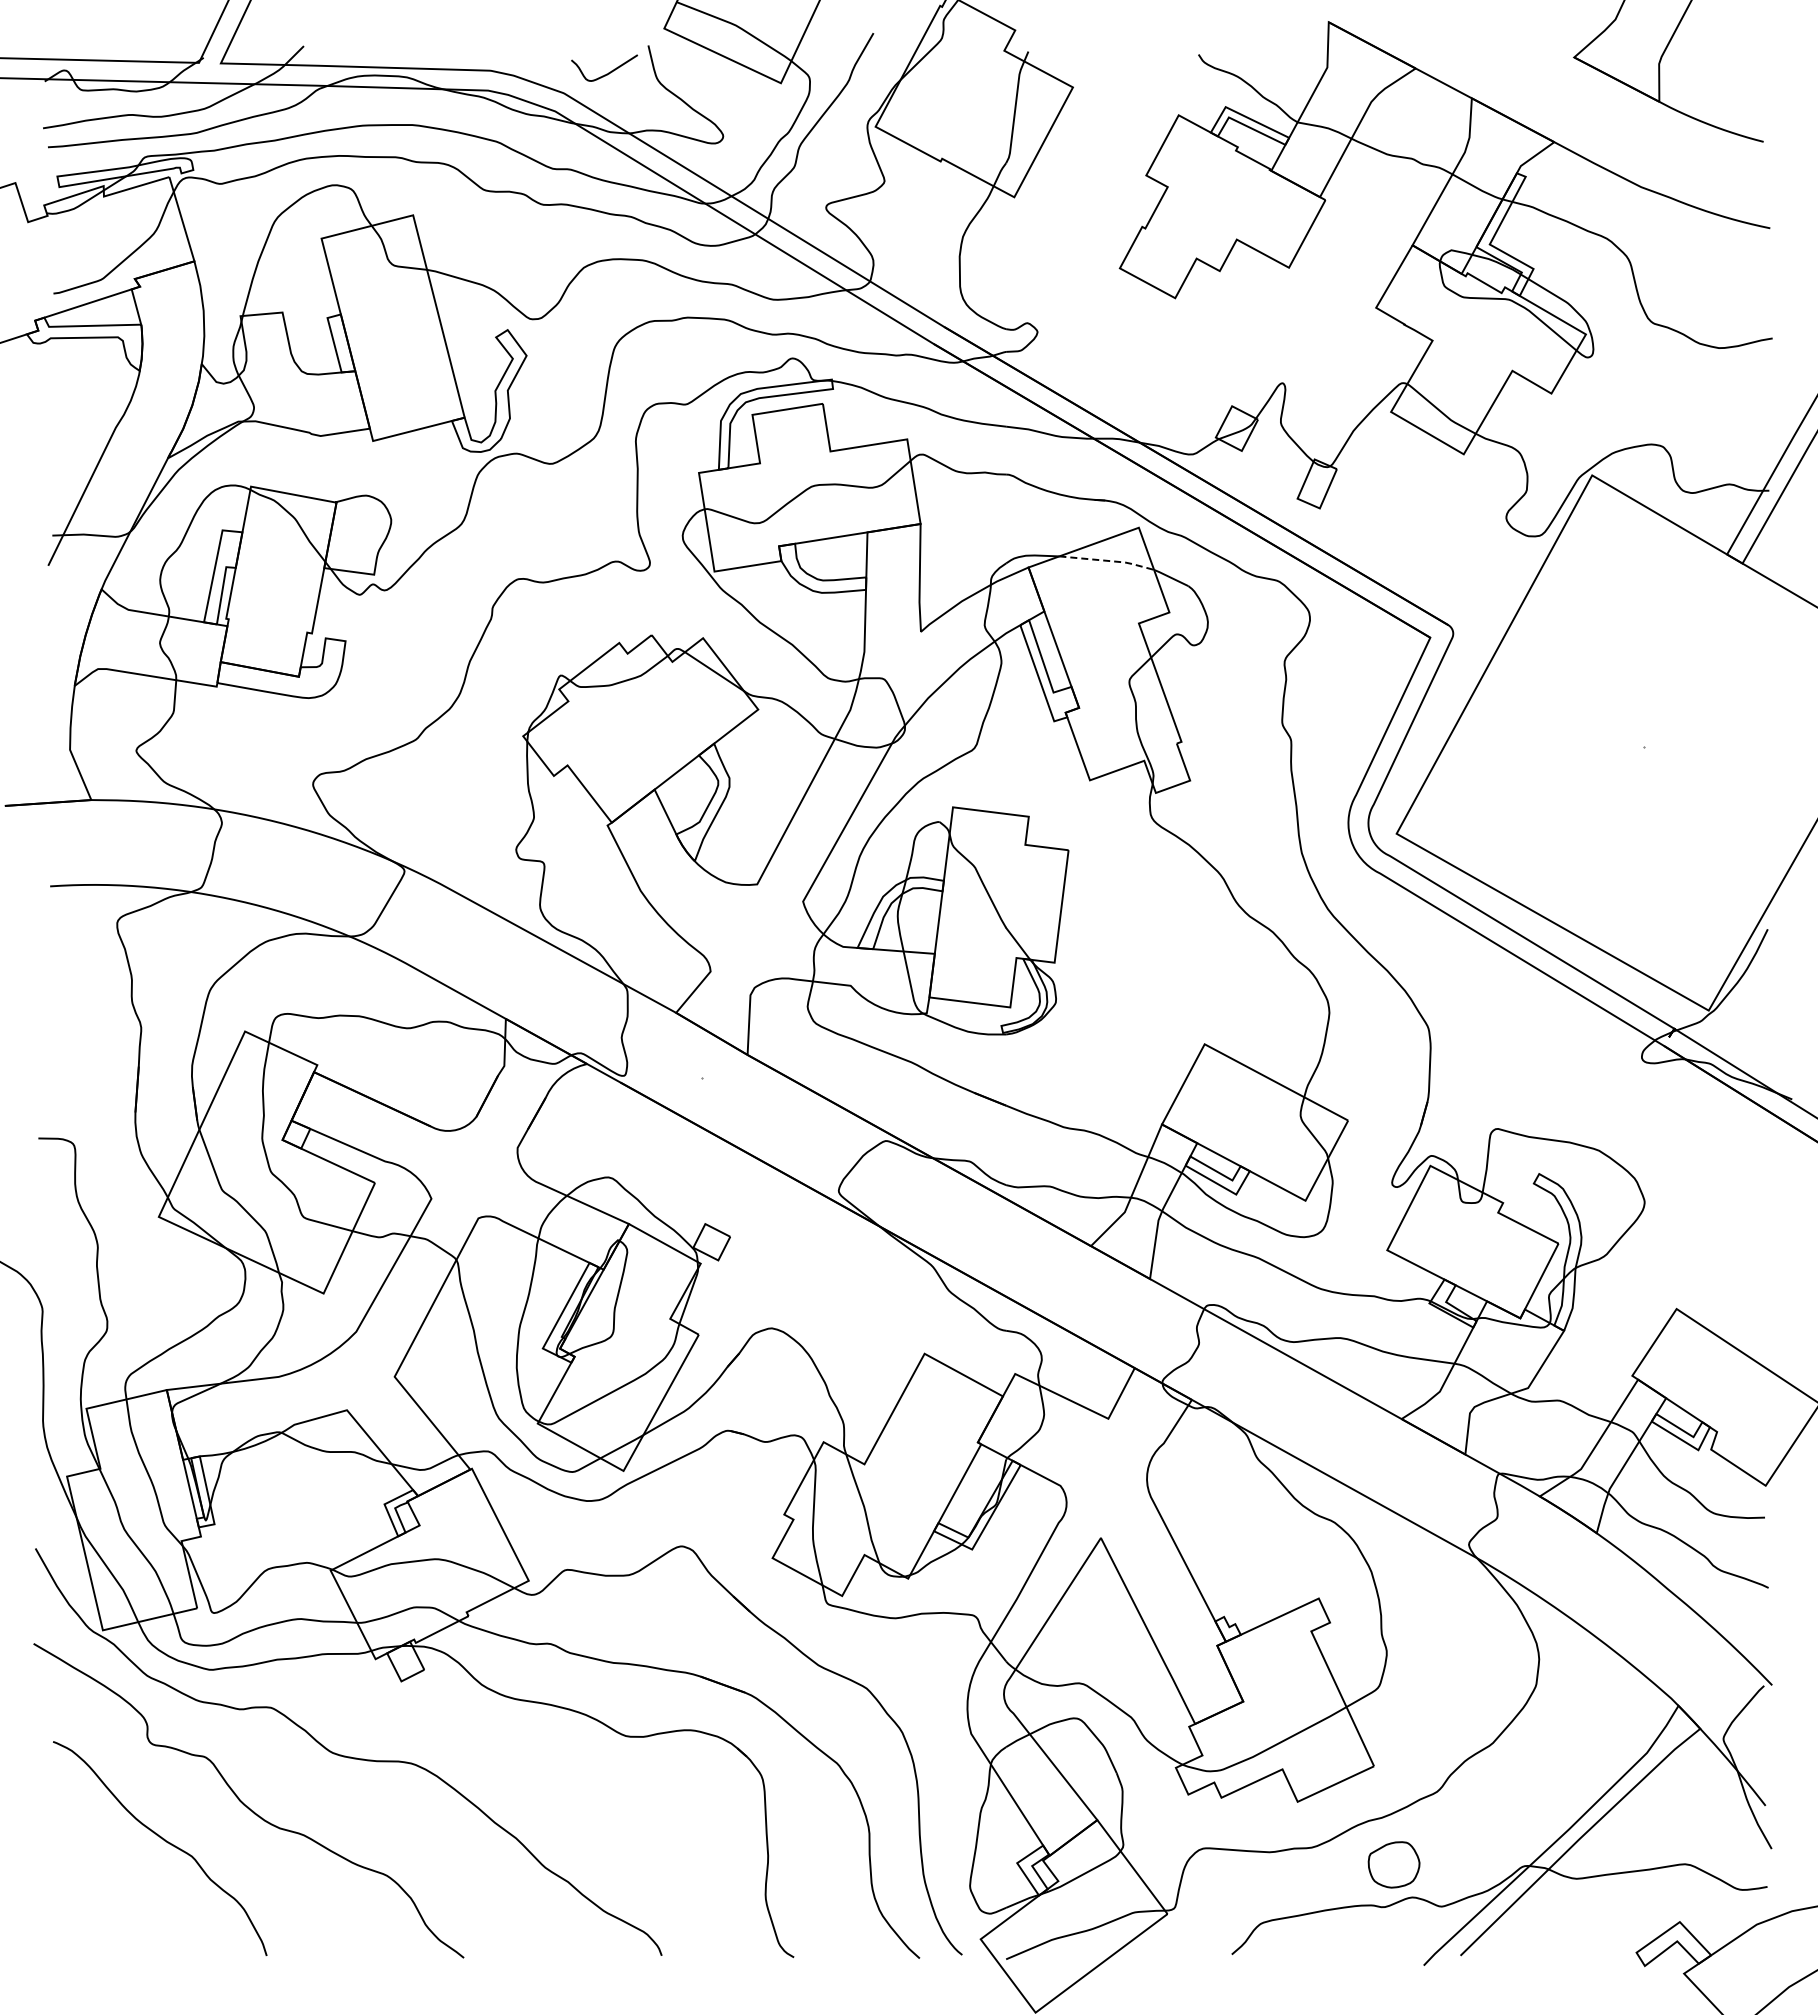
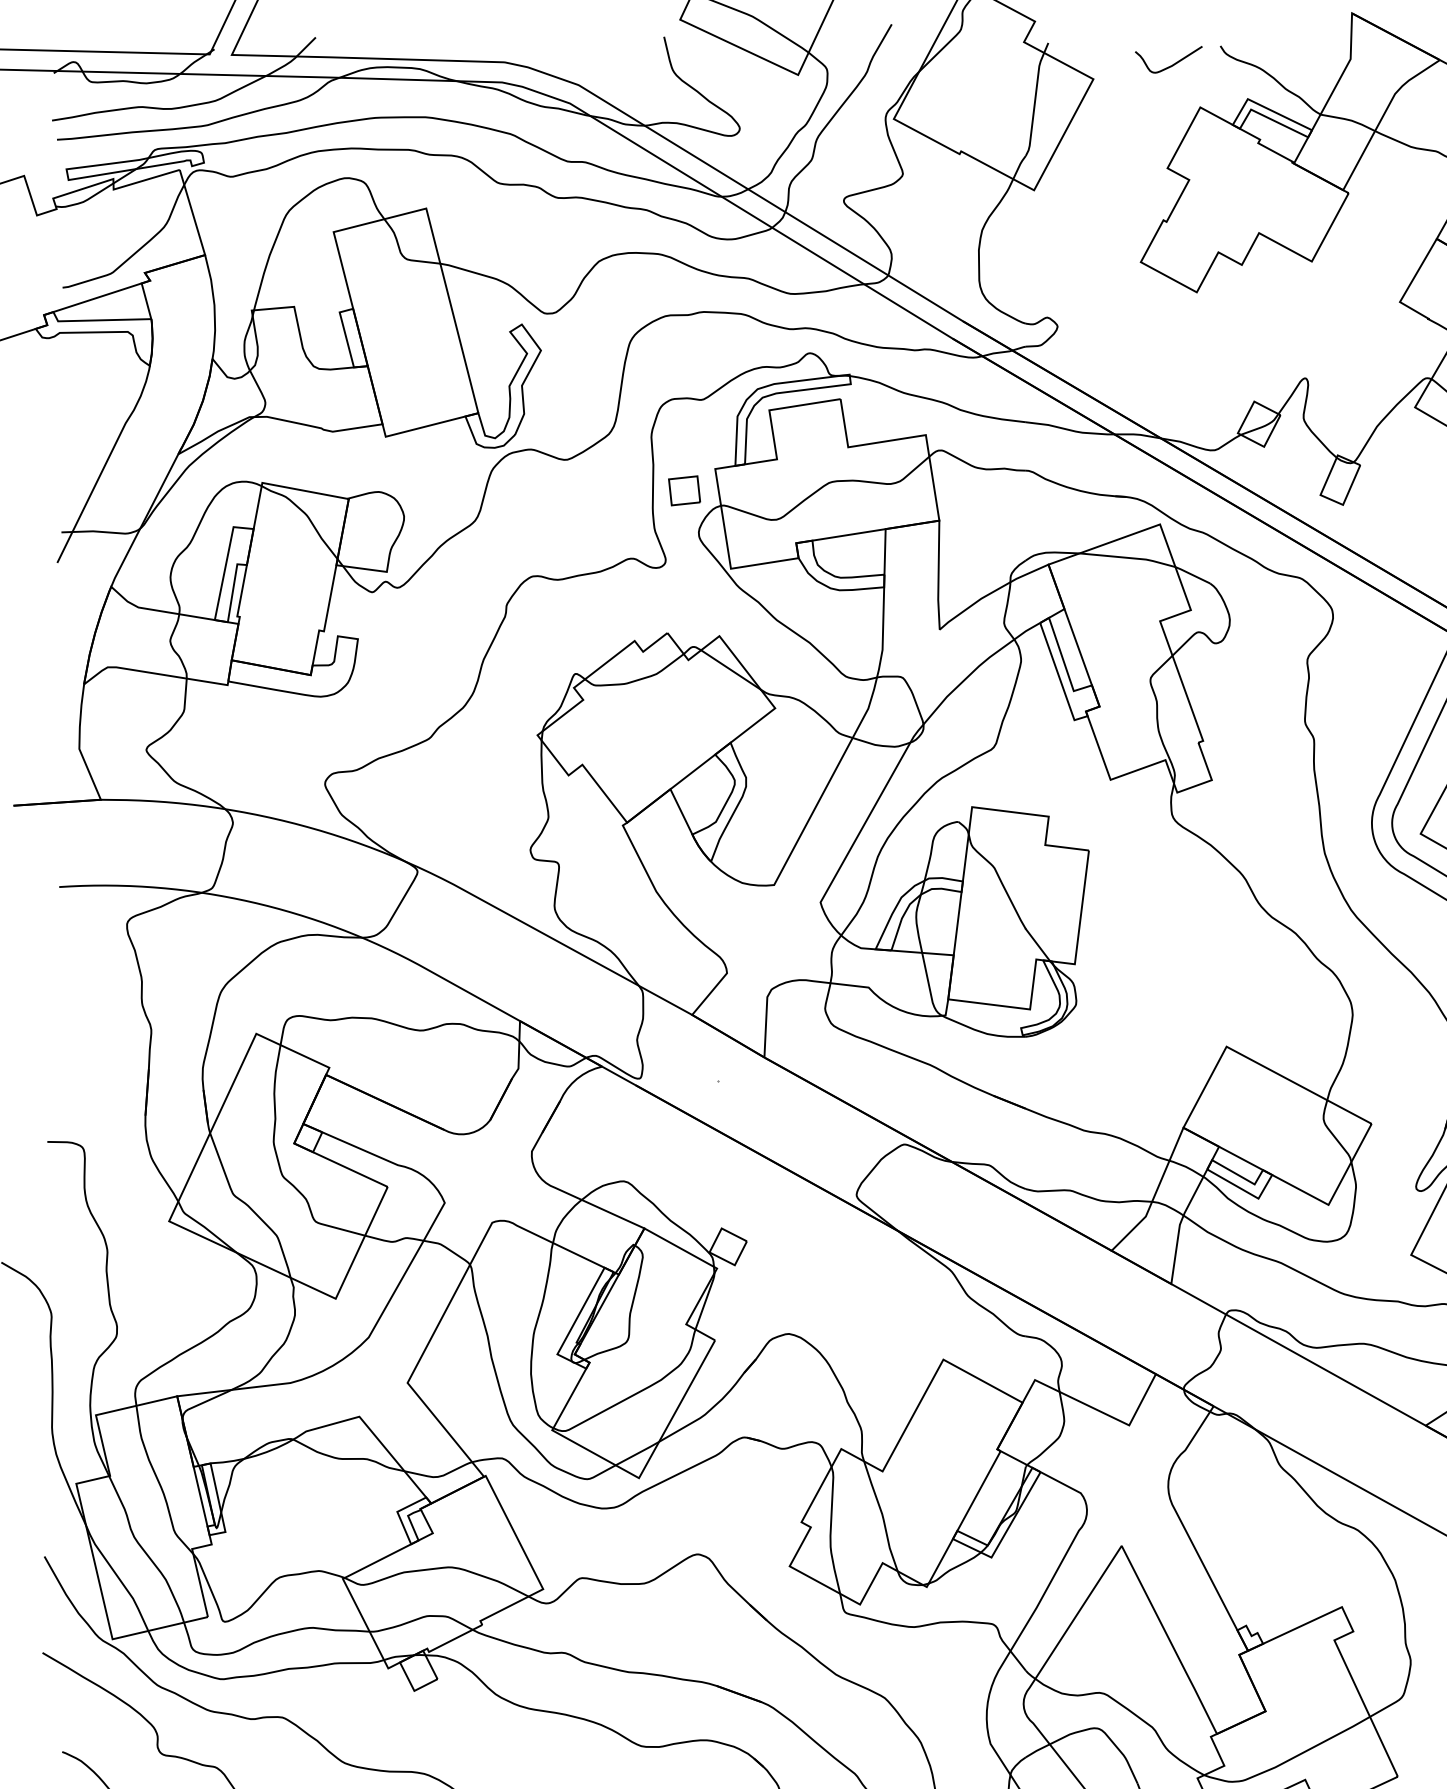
curve: (606, 73) -> (1170, 65), moved
part: (668, 494) -> (684, 490), added
line: (1108, 560) -> (1129, 557), dashed -> solid

